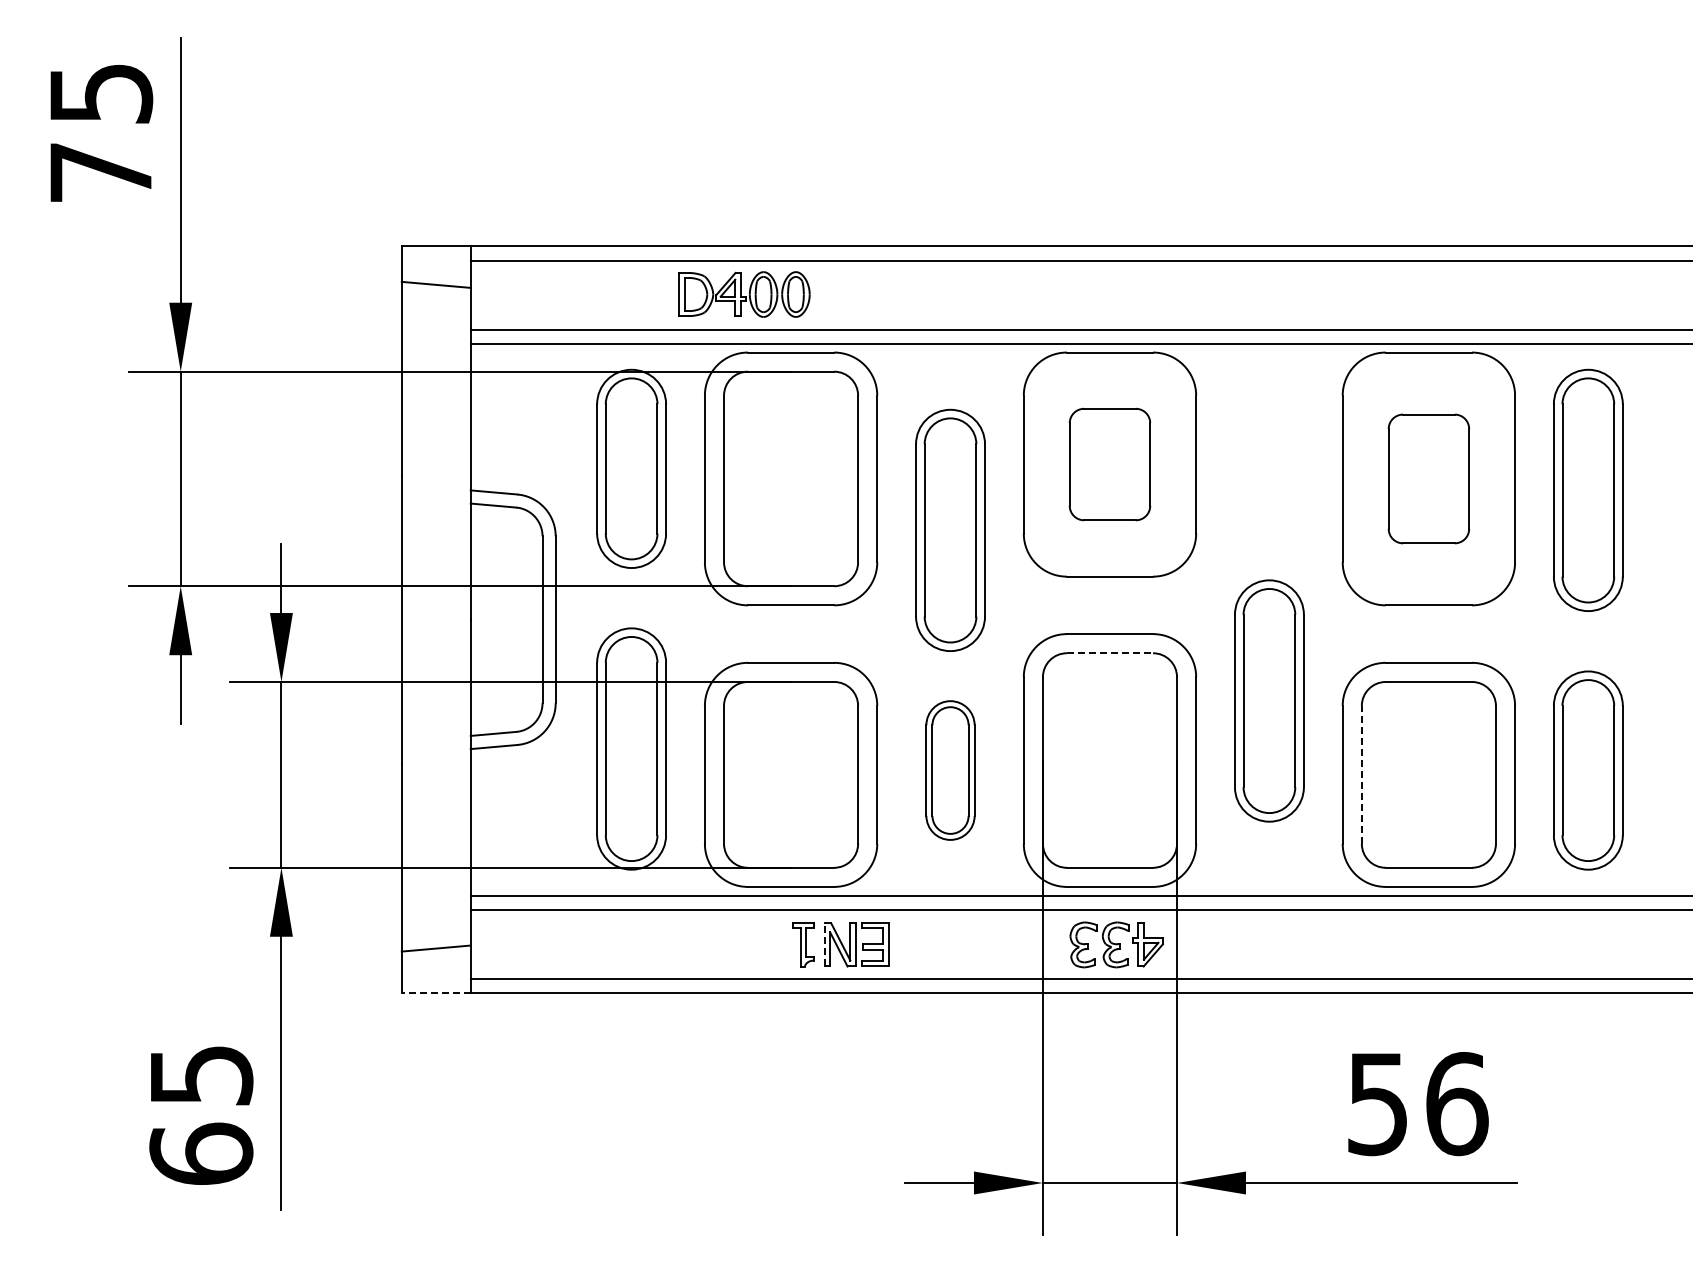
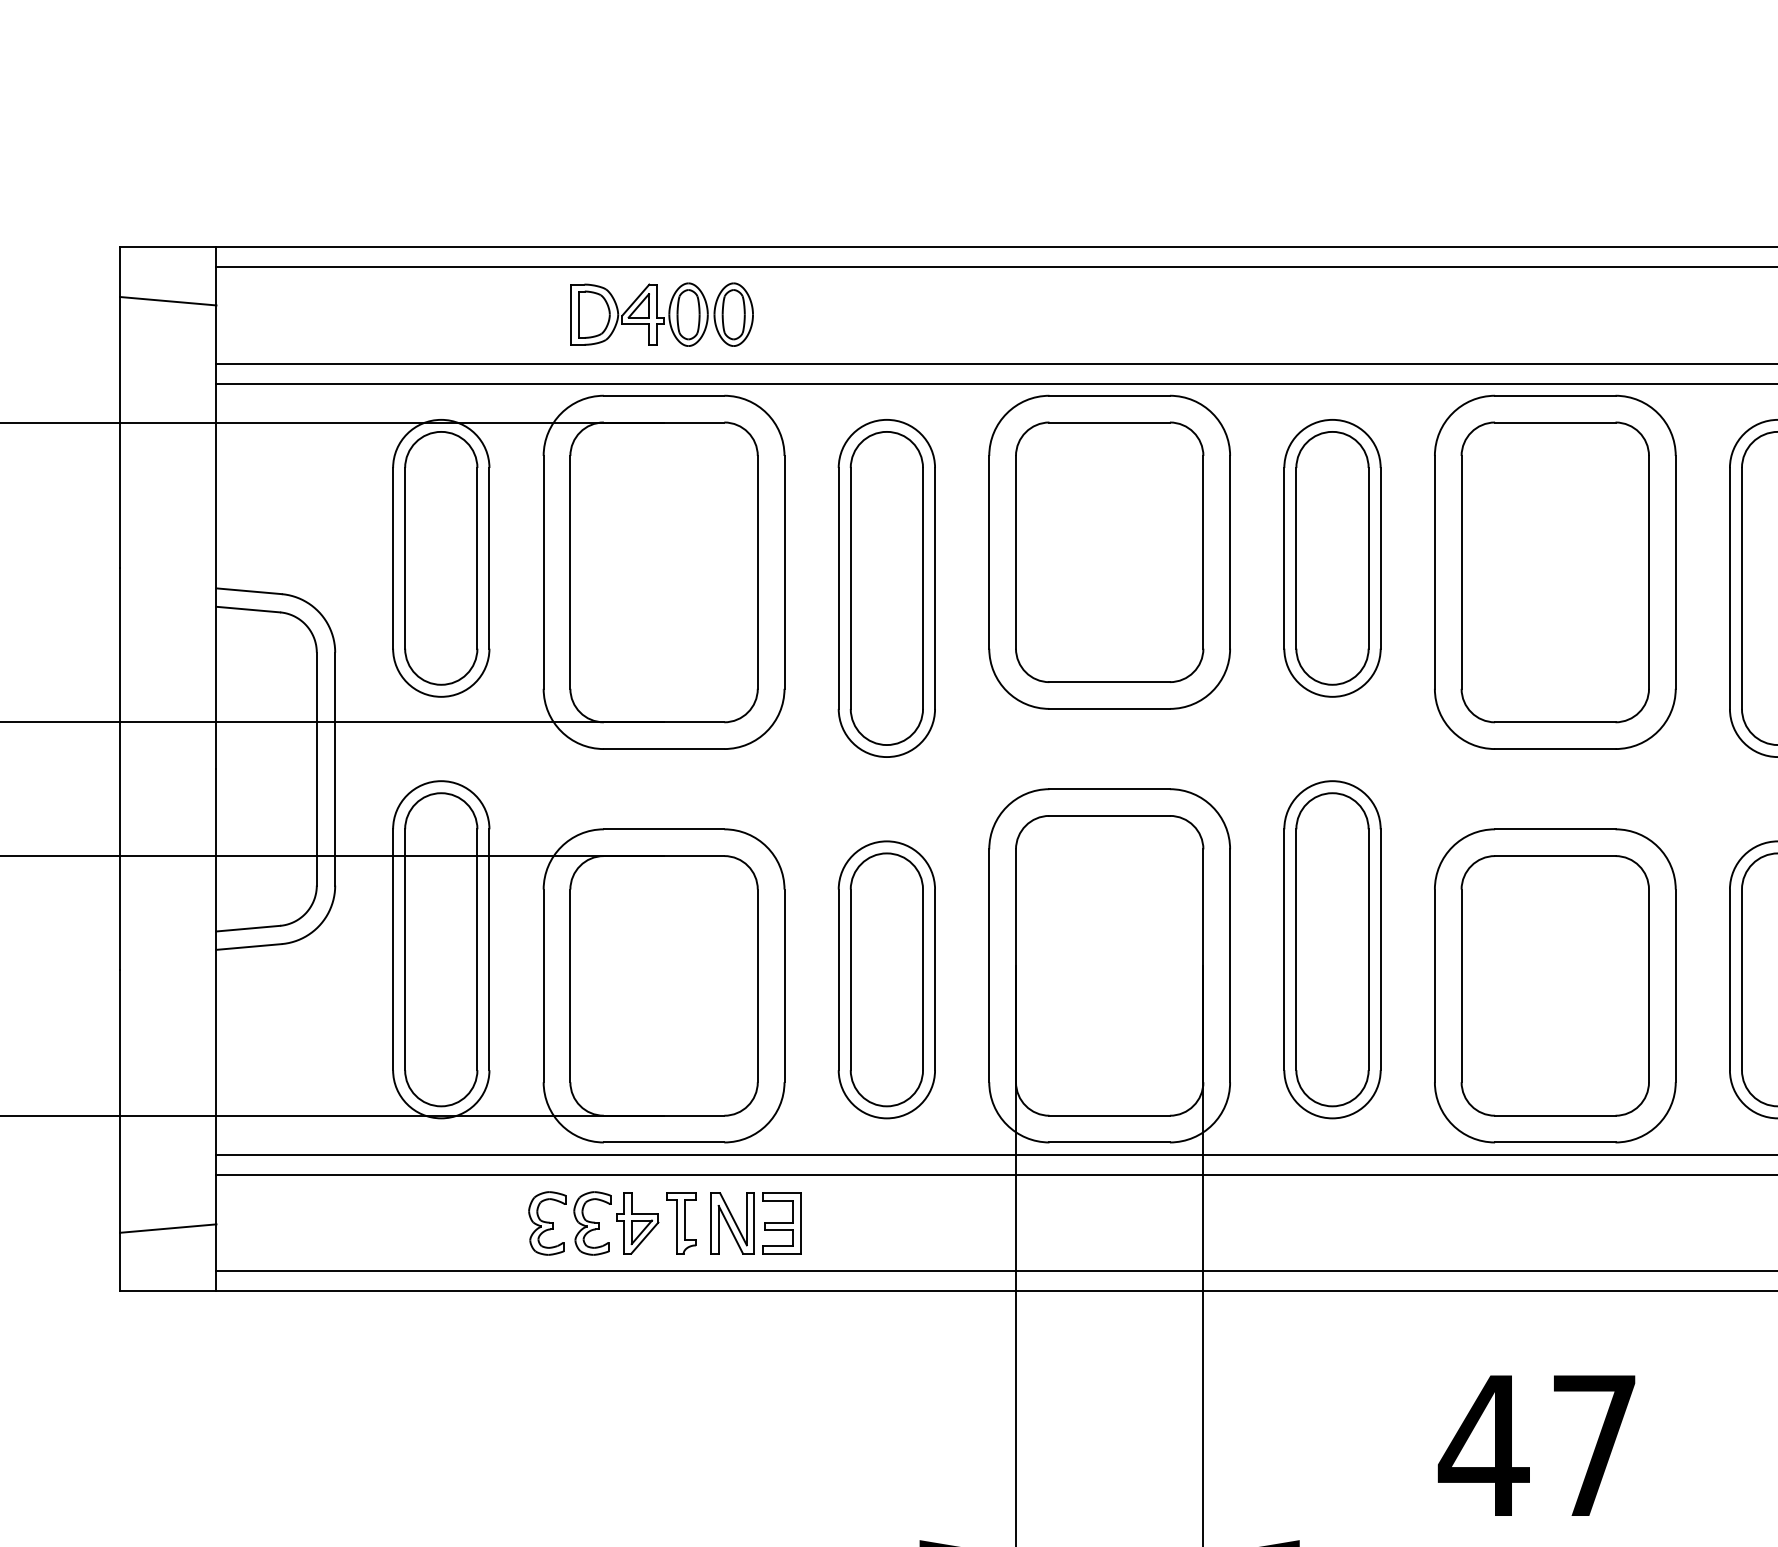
part: (744, 294) -> (661, 314), moved
part: (1109, 464) -> (1109, 552), size x1.67
part: (1269, 468) -> (1332, 557), added
part: (1428, 478) -> (1554, 571), size x1.67
part: (950, 529) -> (886, 587), moved
line: (1110, 653) -> (1110, 816), dashed -> solid
part: (1269, 700) -> (1332, 949), moved
part: (950, 770) -> (886, 979), size x1.43
line: (1361, 774) -> (1461, 985), dashed -> solid
line: (824, 944) -> (710, 1222), dashed -> solid
part: (1116, 944) -> (593, 1222), moved
line: (435, 993) -> (167, 1291), dashed -> solid
text: (1416, 1104) -> (1537, 1446), 56 -> 47

